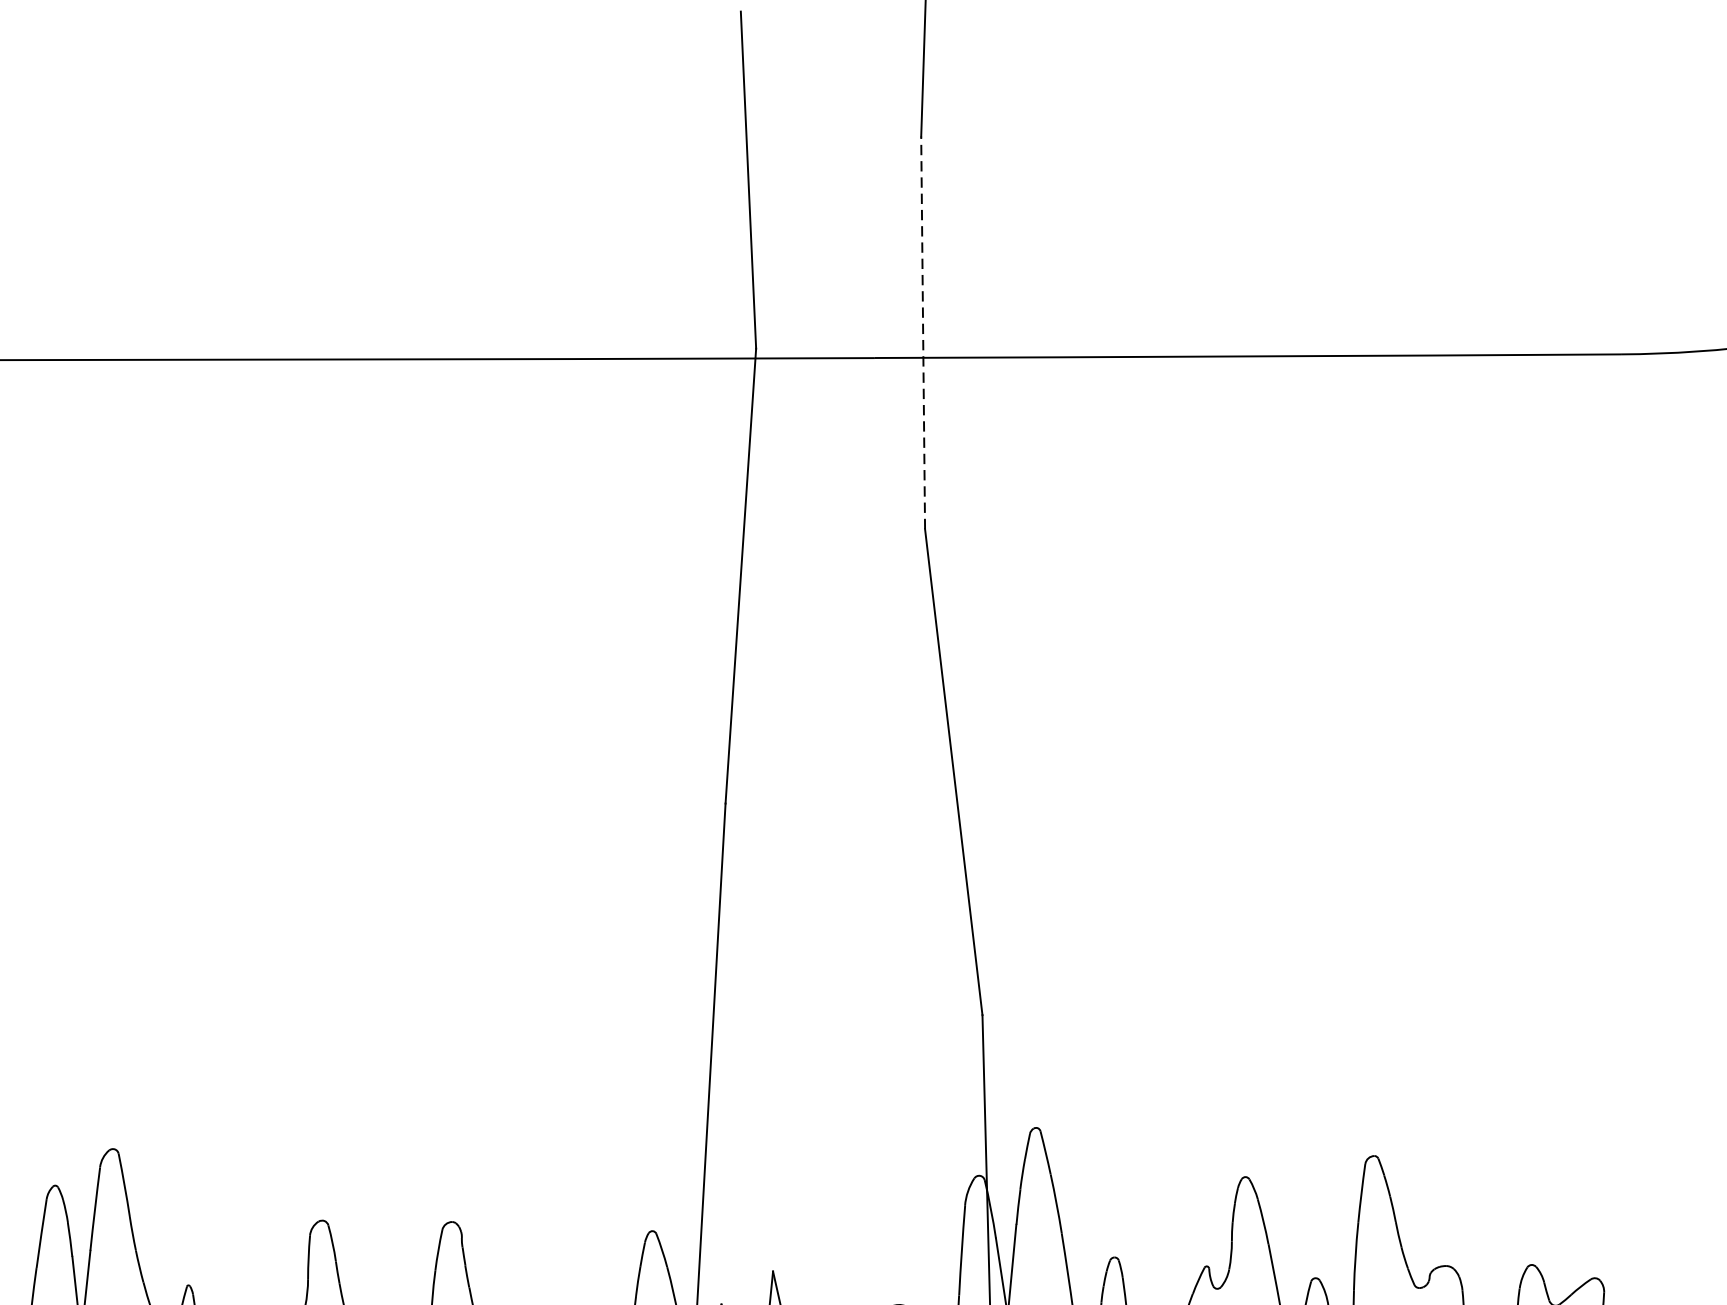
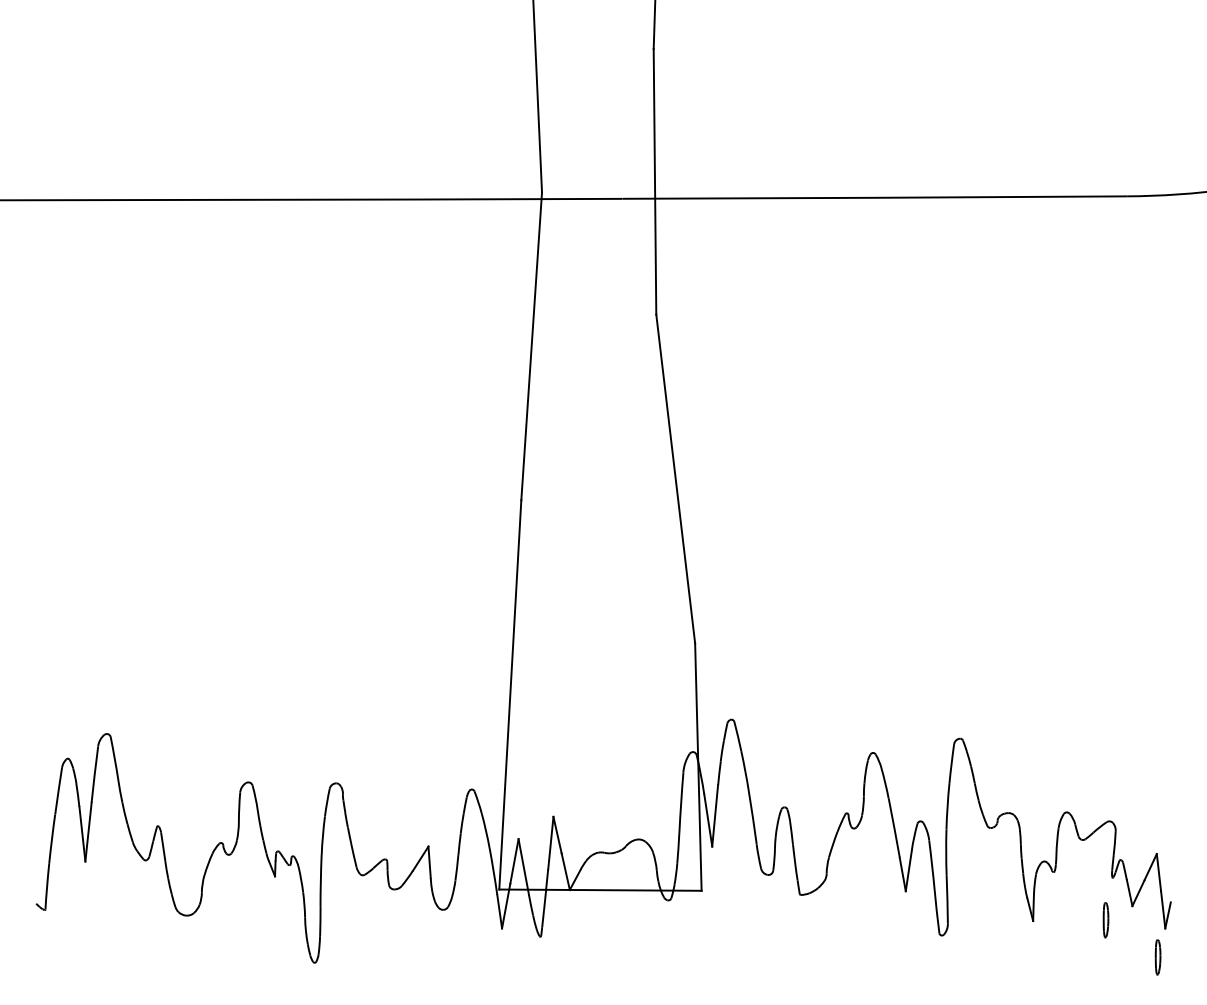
line: (923, 332) -> (655, 181), dashed -> solid

